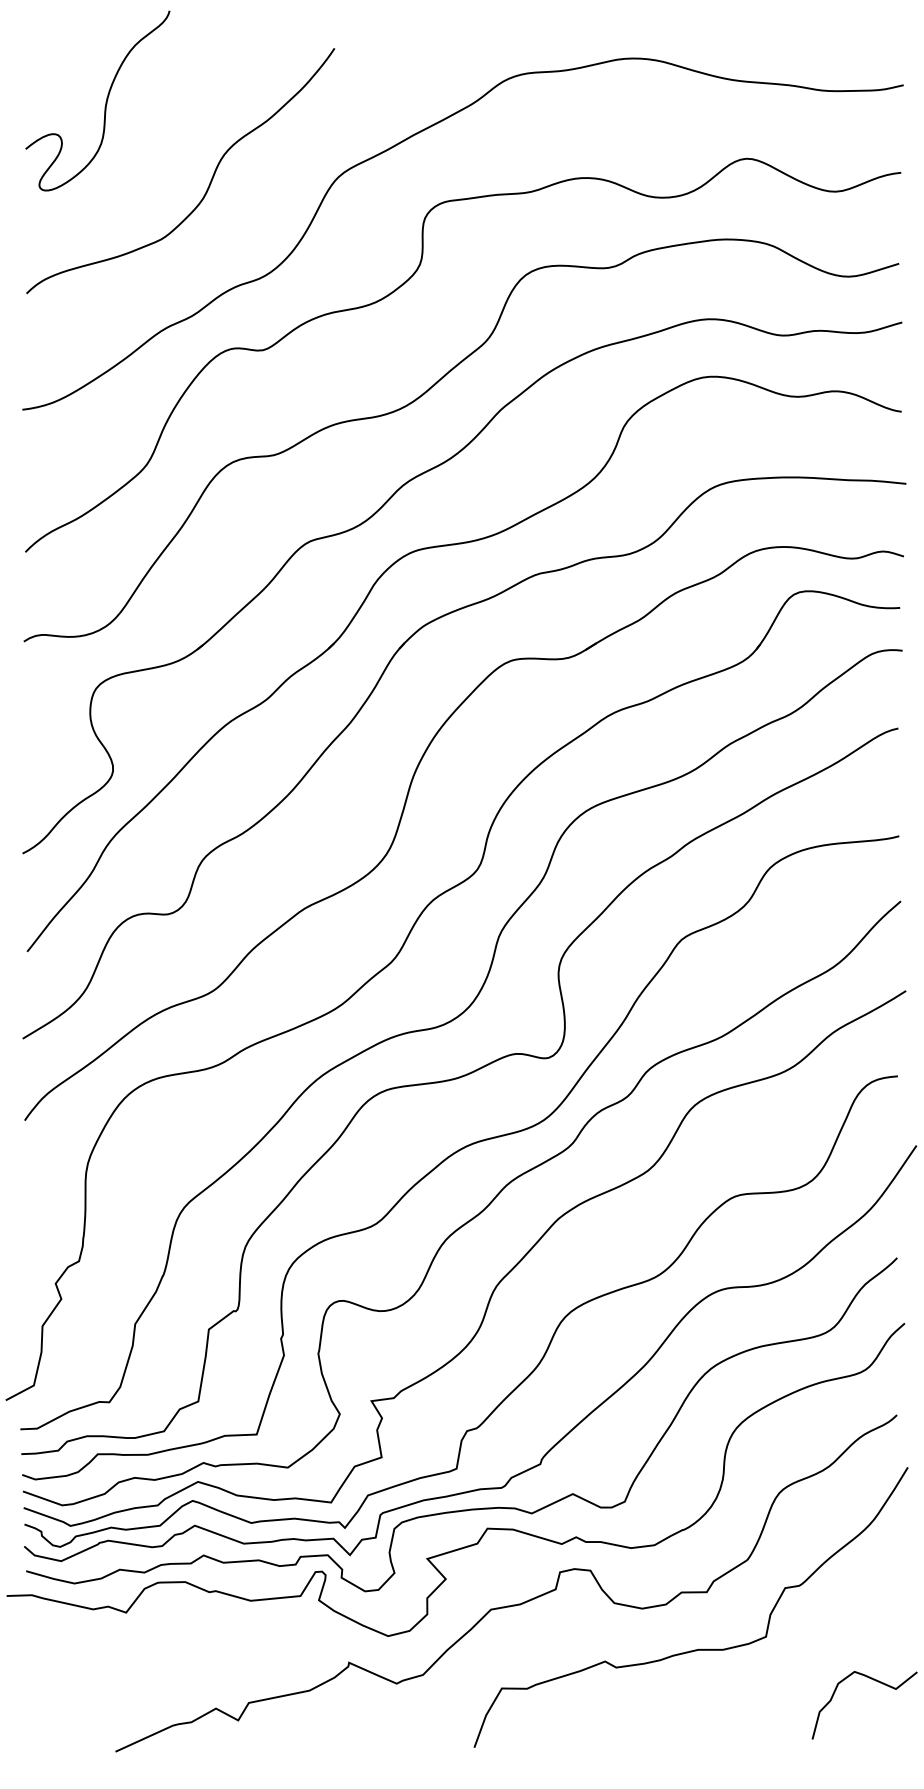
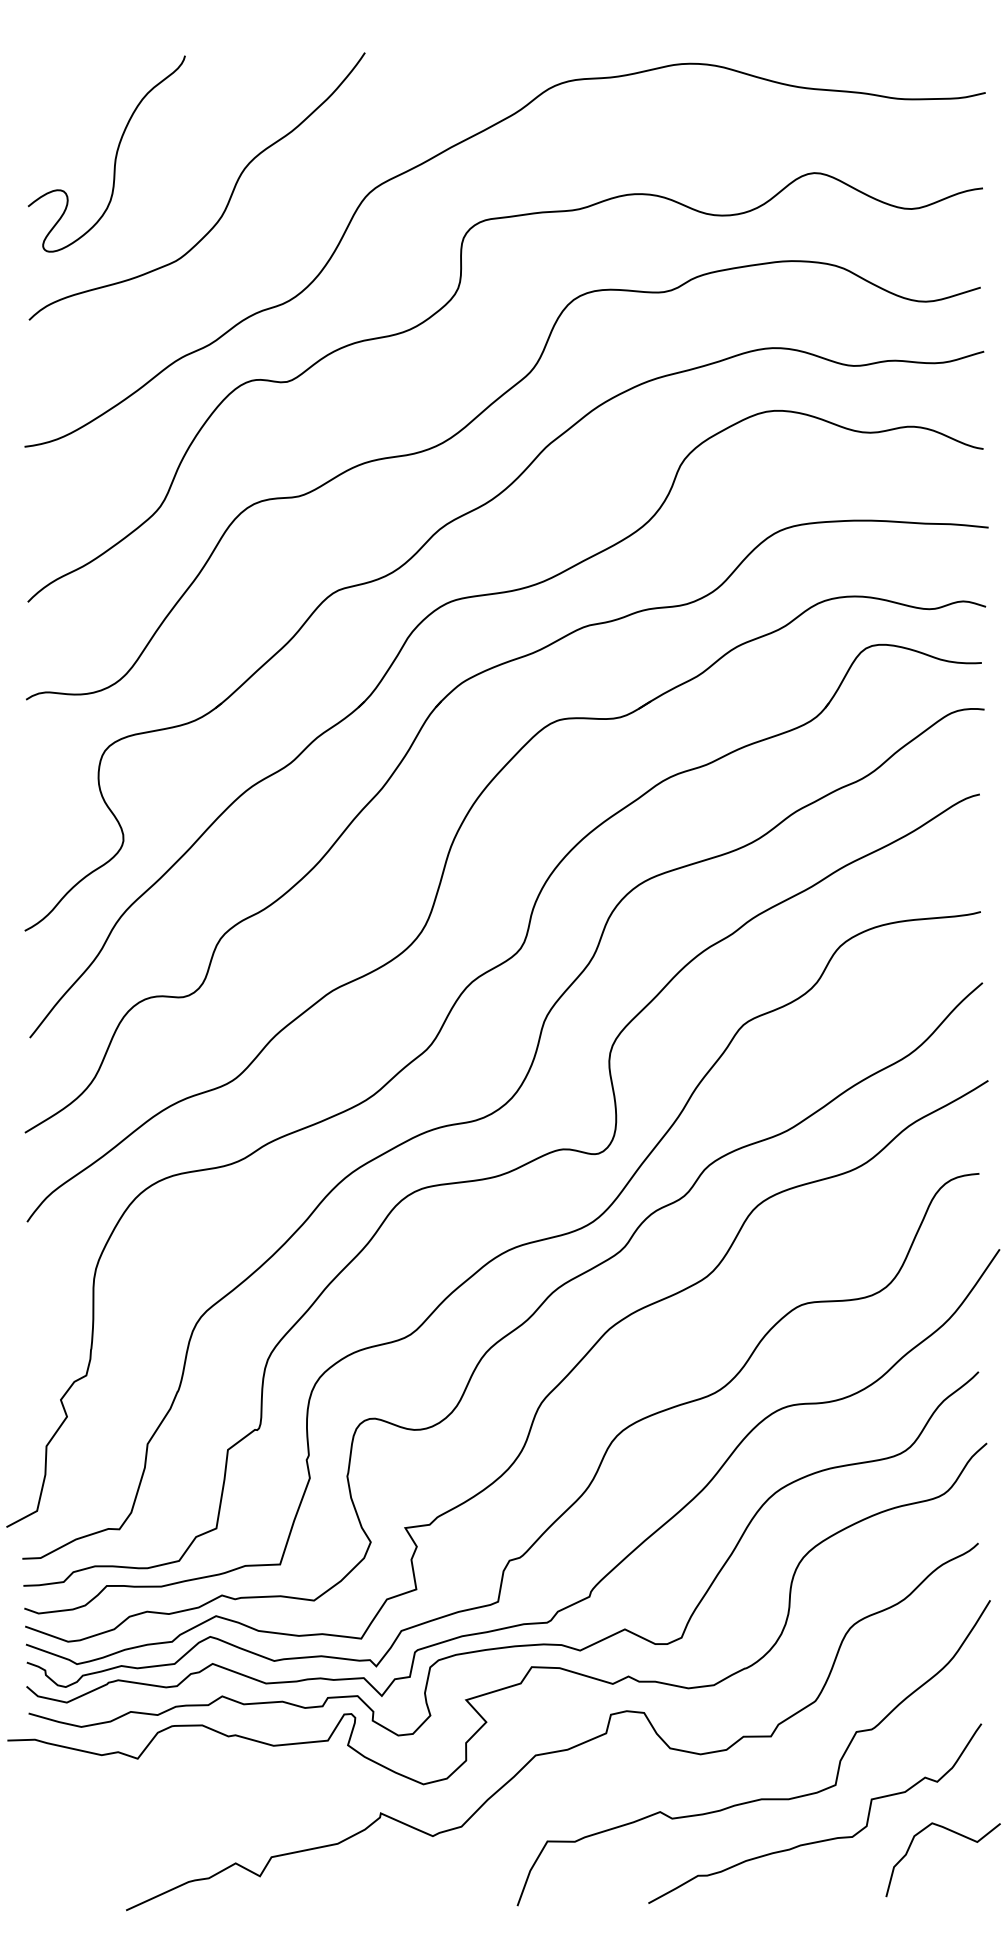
curve: (105, 101) -> (115, 154), moved
curve: (751, 1687) -> (819, 1840), added

